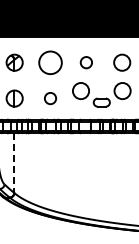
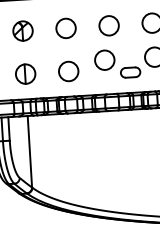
circle: (50, 62) -> (66, 28), size x0.71
circle: (86, 62) -> (109, 25), size x1.43
circle: (50, 98) -> (68, 71), size x1.43
line: (14, 163) -> (30, 152), dashed -> solid

